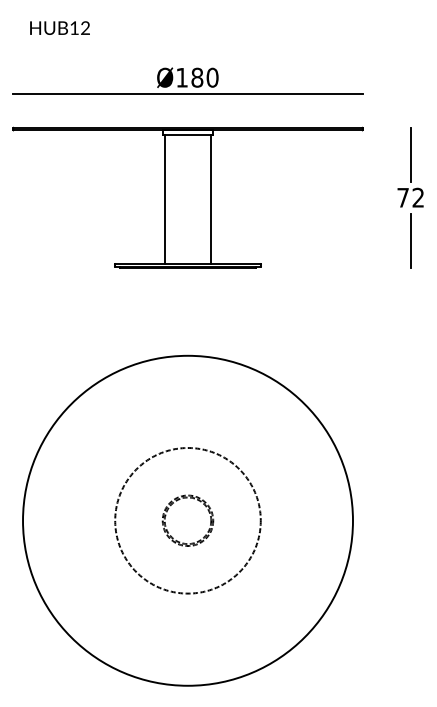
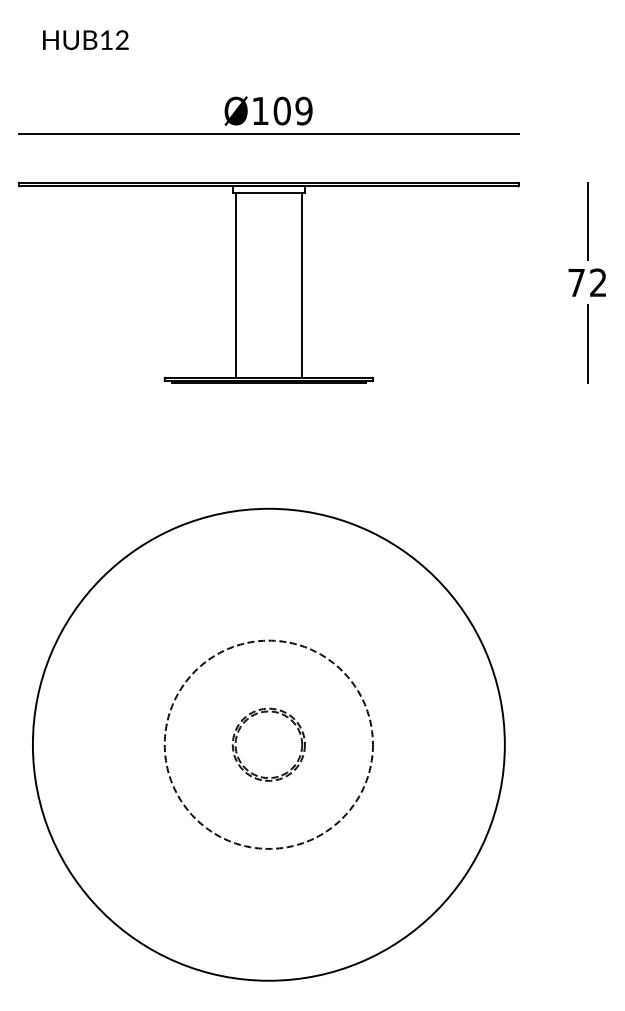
text: (204, 77) -> (292, 110), Ø180 -> Ø109

